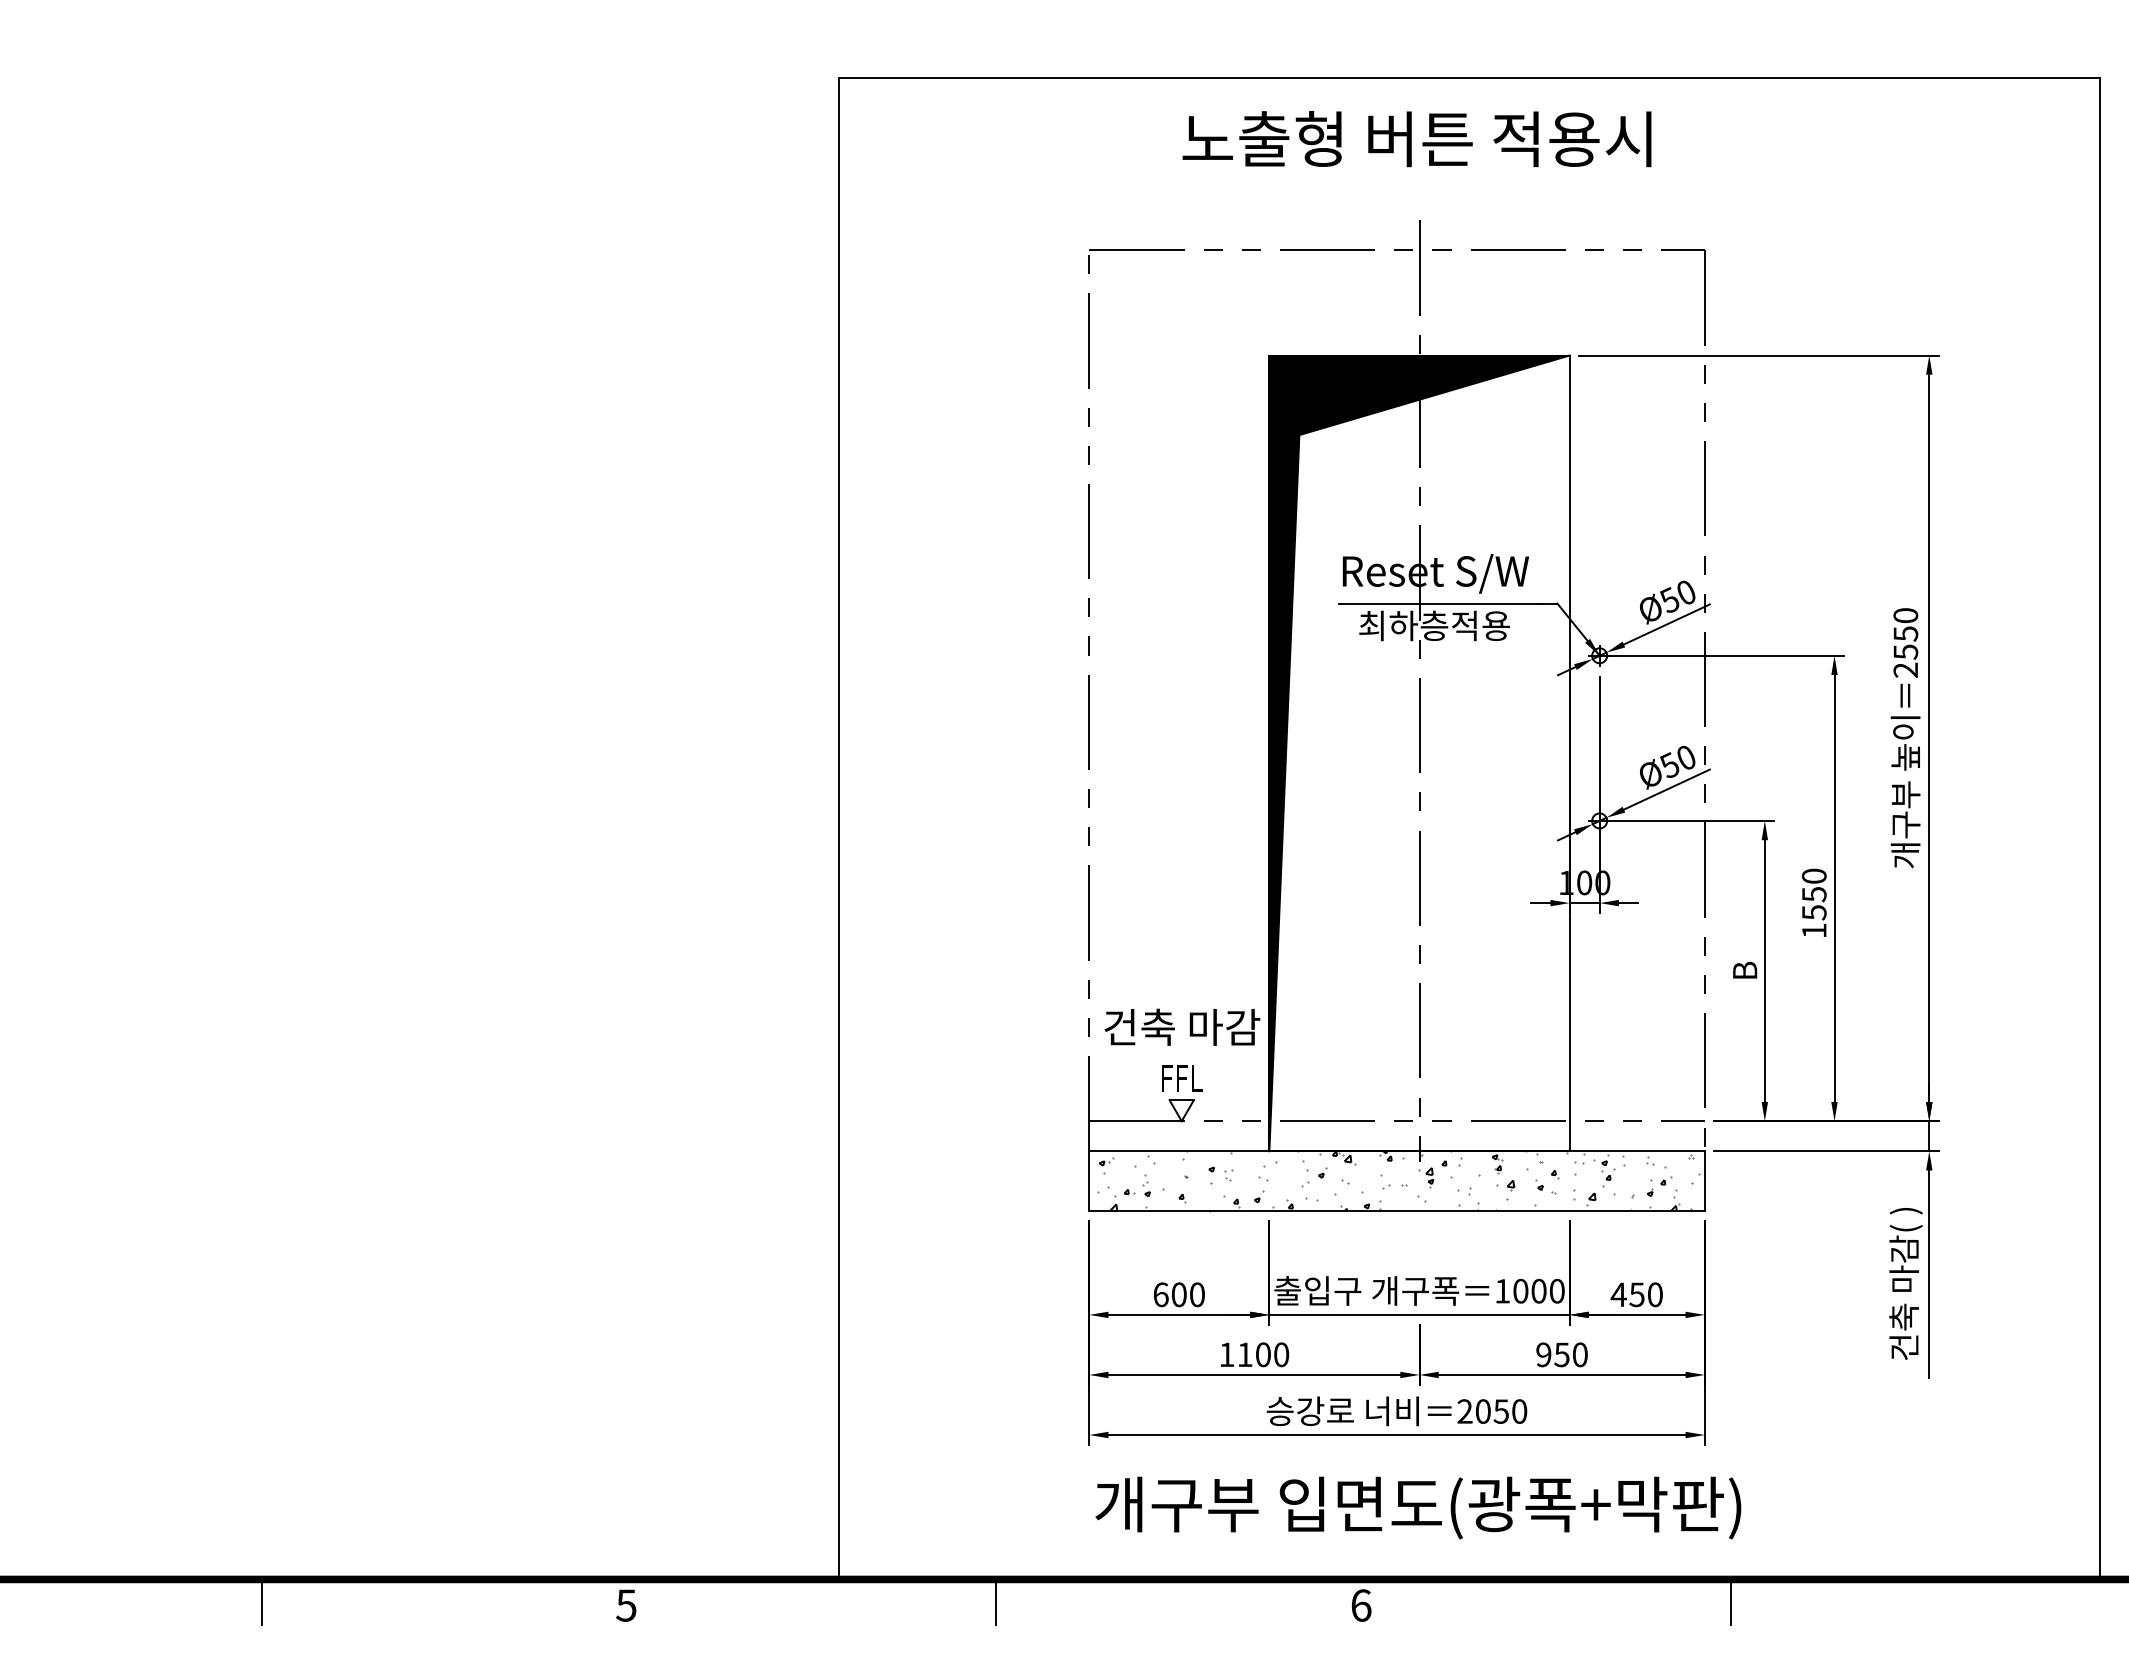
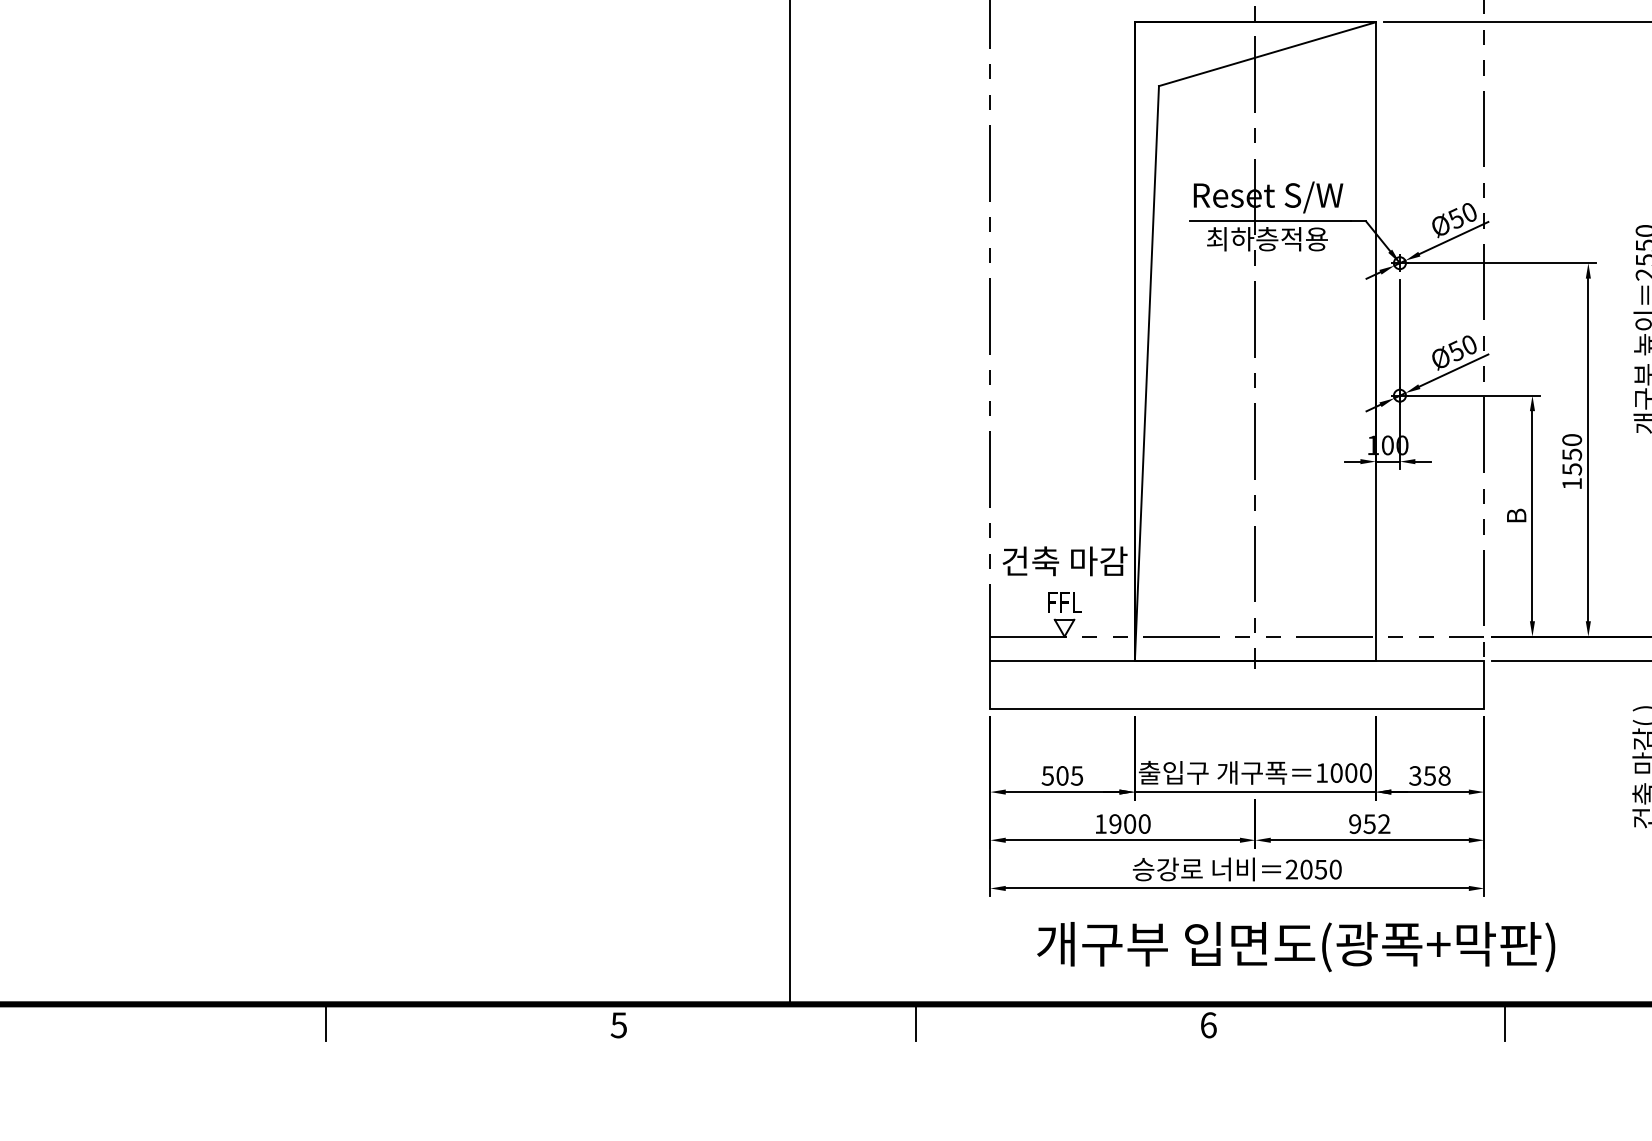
fill: (1419, 753) -> (1255, 341), removed
hatch: (1398, 1181) -> (1238, 685), removed
text: (1178, 1294) -> (1061, 775), 600 -> 505
text: (1636, 1294) -> (1429, 775), 450 -> 358
text: (1244, 1354) -> (1114, 823), 1100 -> 1900
text: (1579, 1354) -> (1383, 823), 950 -> 952
text: (1418, 1507) -> (1296, 946), moved

